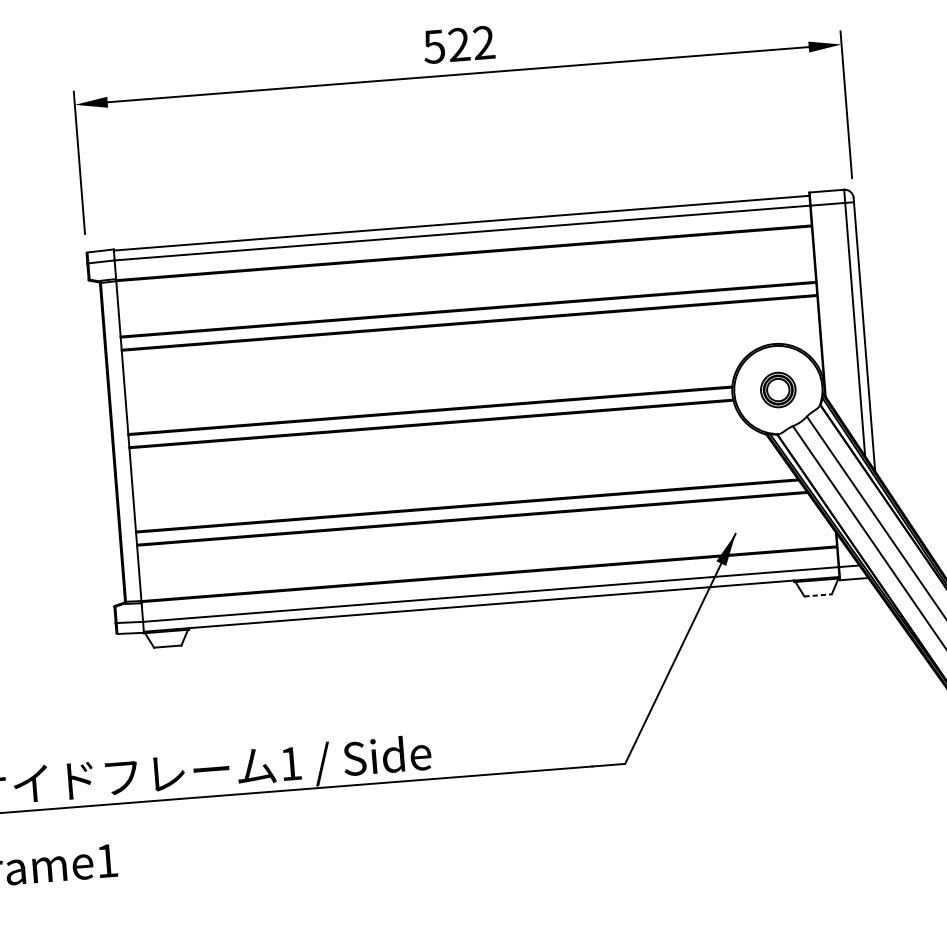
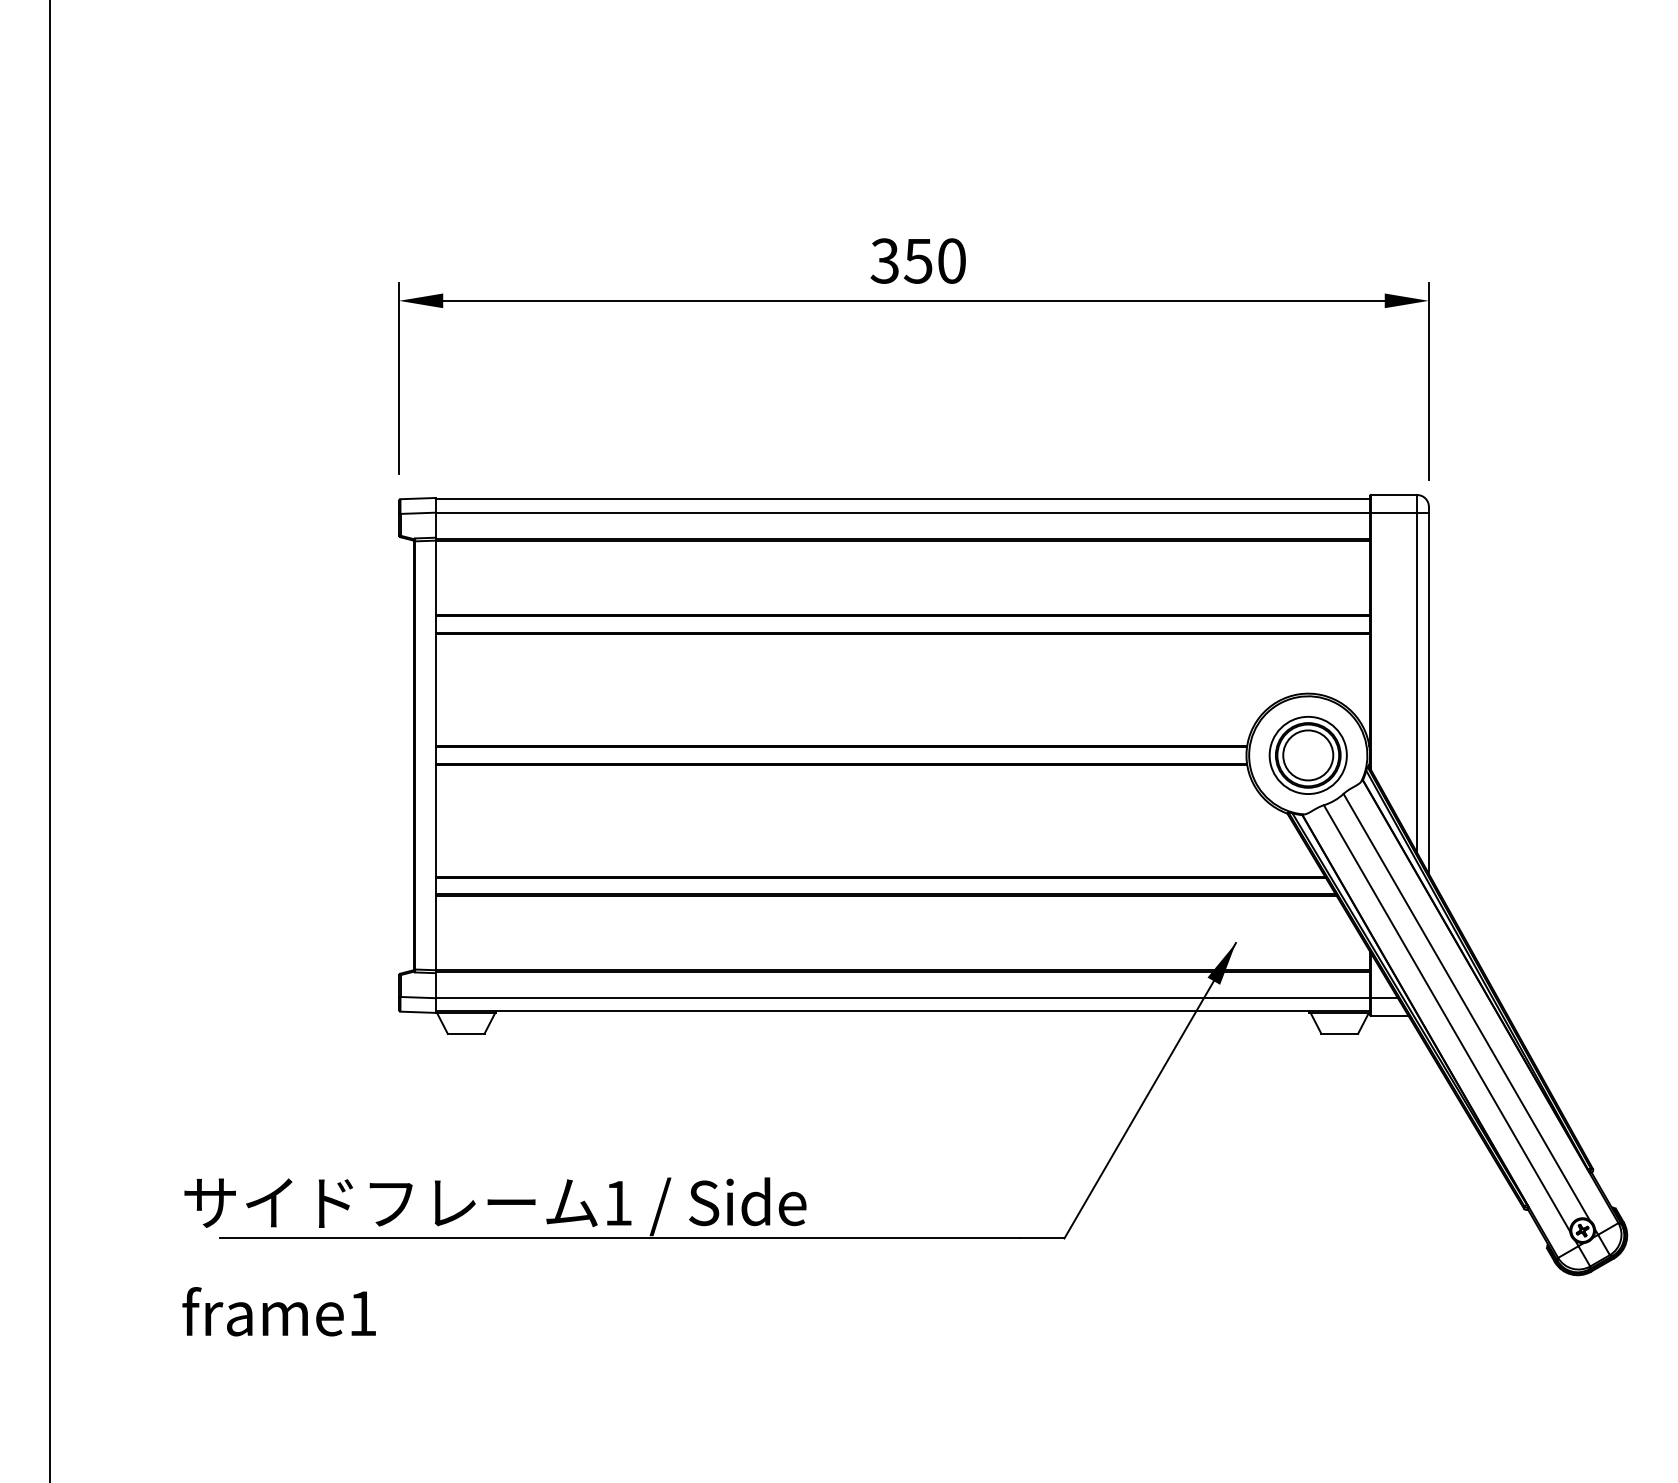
text: (458, 44) -> (917, 260), 522 -> 350
part: (777, 390) -> (1307, 755), size x1.67
line: (818, 595) -> (1340, 1033), dashed -> solid

